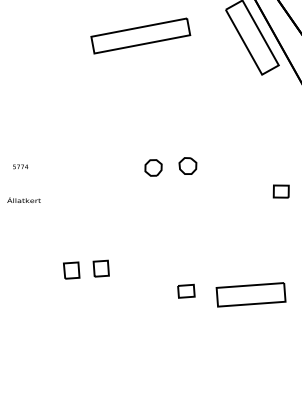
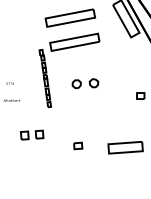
part: (131, 98) -> (65, 49), added
part: (87, 268) -> (32, 134), moved
part: (186, 290) -> (78, 145), moved

